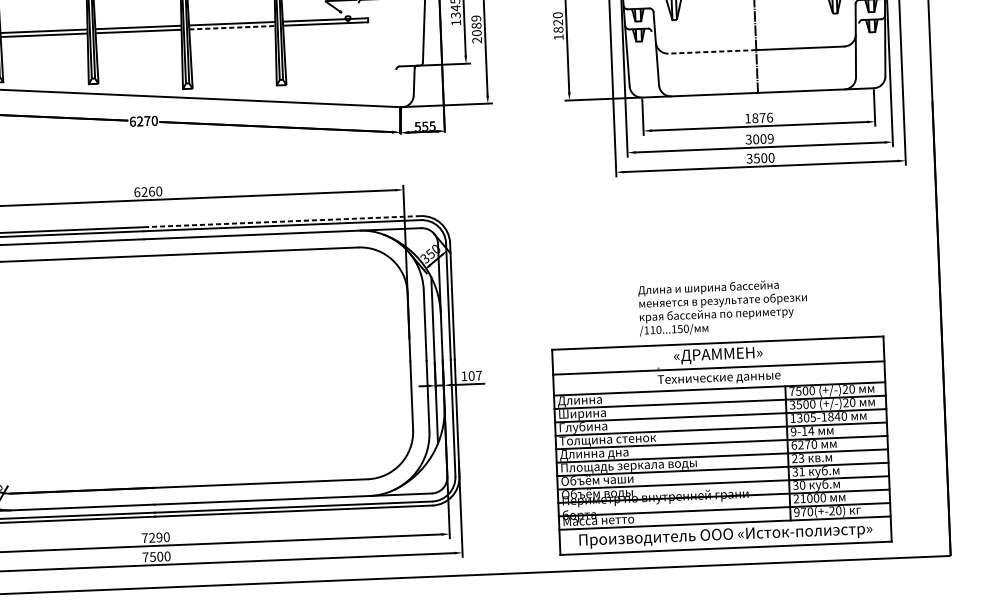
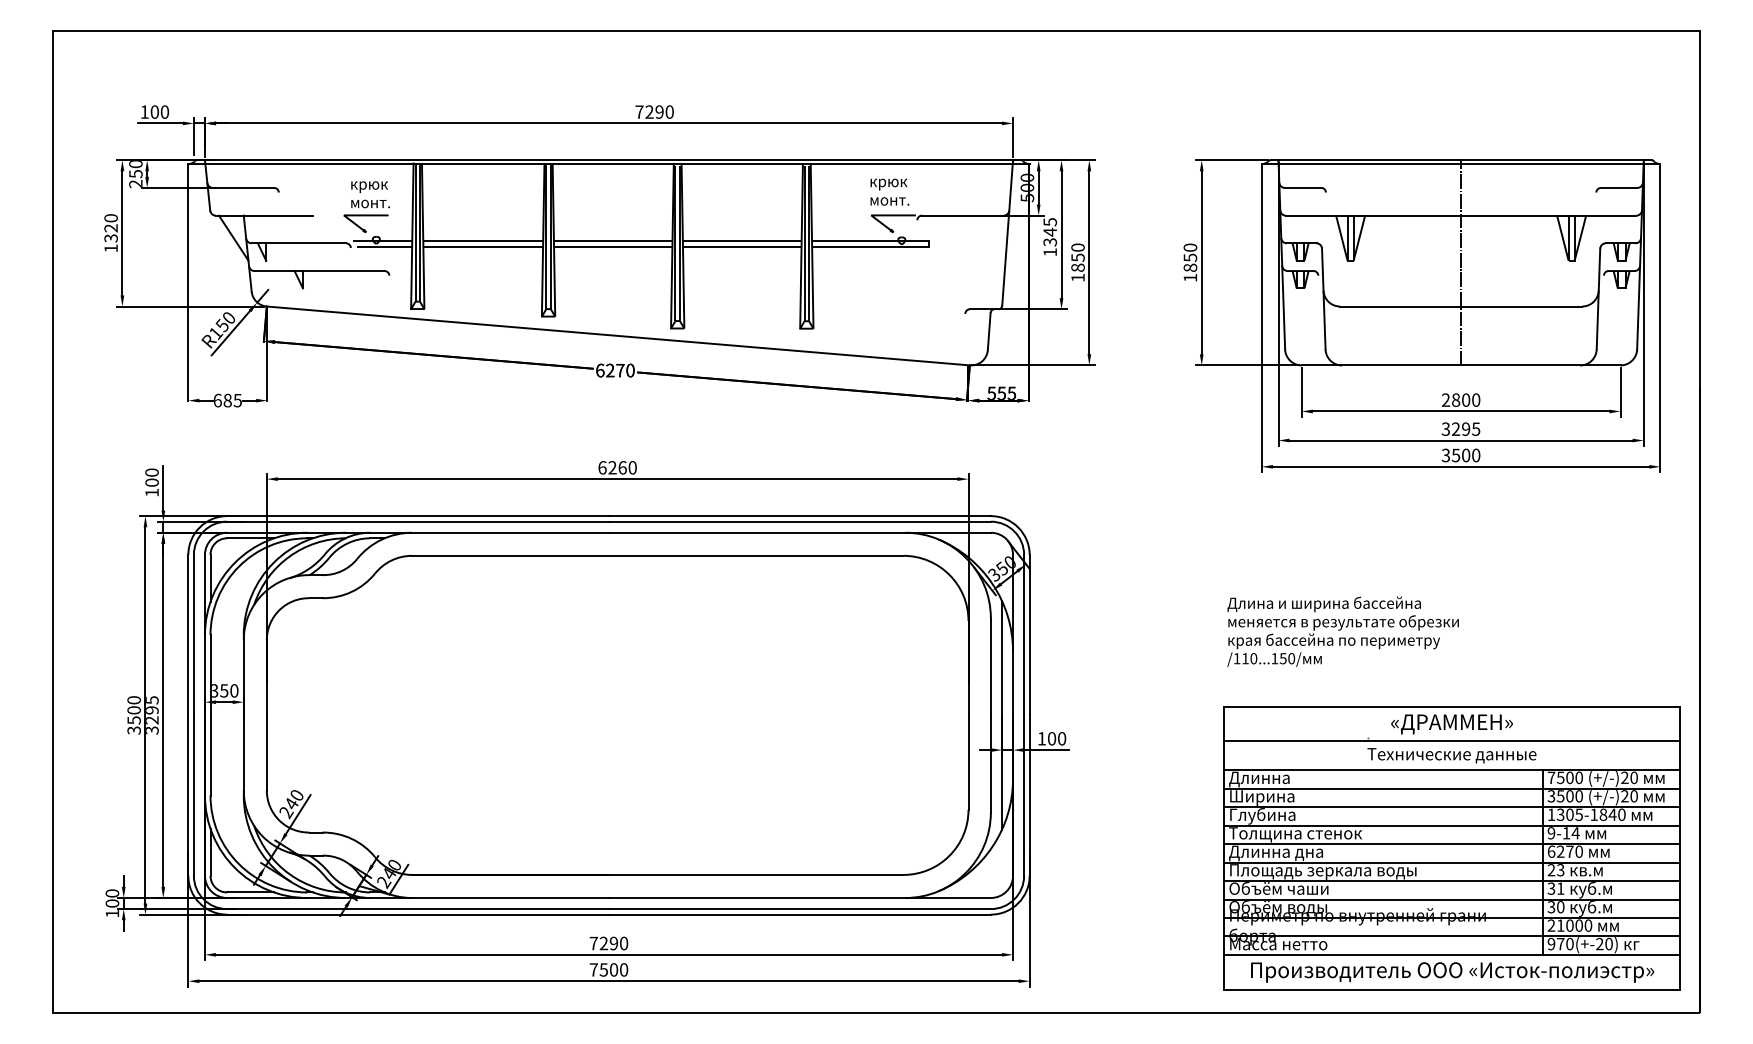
text: (558, 22) -> (1190, 257), 1820 -> 1850
line: (232, 27) -> (742, 246), dashed -> solid
text: (476, 29) -> (1077, 262), 2089 -> 1850
line: (712, 51) -> (1400, 306), dashed -> solid
text: (758, 117) -> (1460, 399), 1876 -> 2800
text: (763, 138) -> (1465, 428), 3009 -> 3295
line: (281, 221) -> (799, 516), dashed -> solid
text: (722, 307) -> (1342, 631), moved
text: (479, 375) -> (1062, 738), 107 -> 100
part: (721, 445) -> (1451, 848), moved

